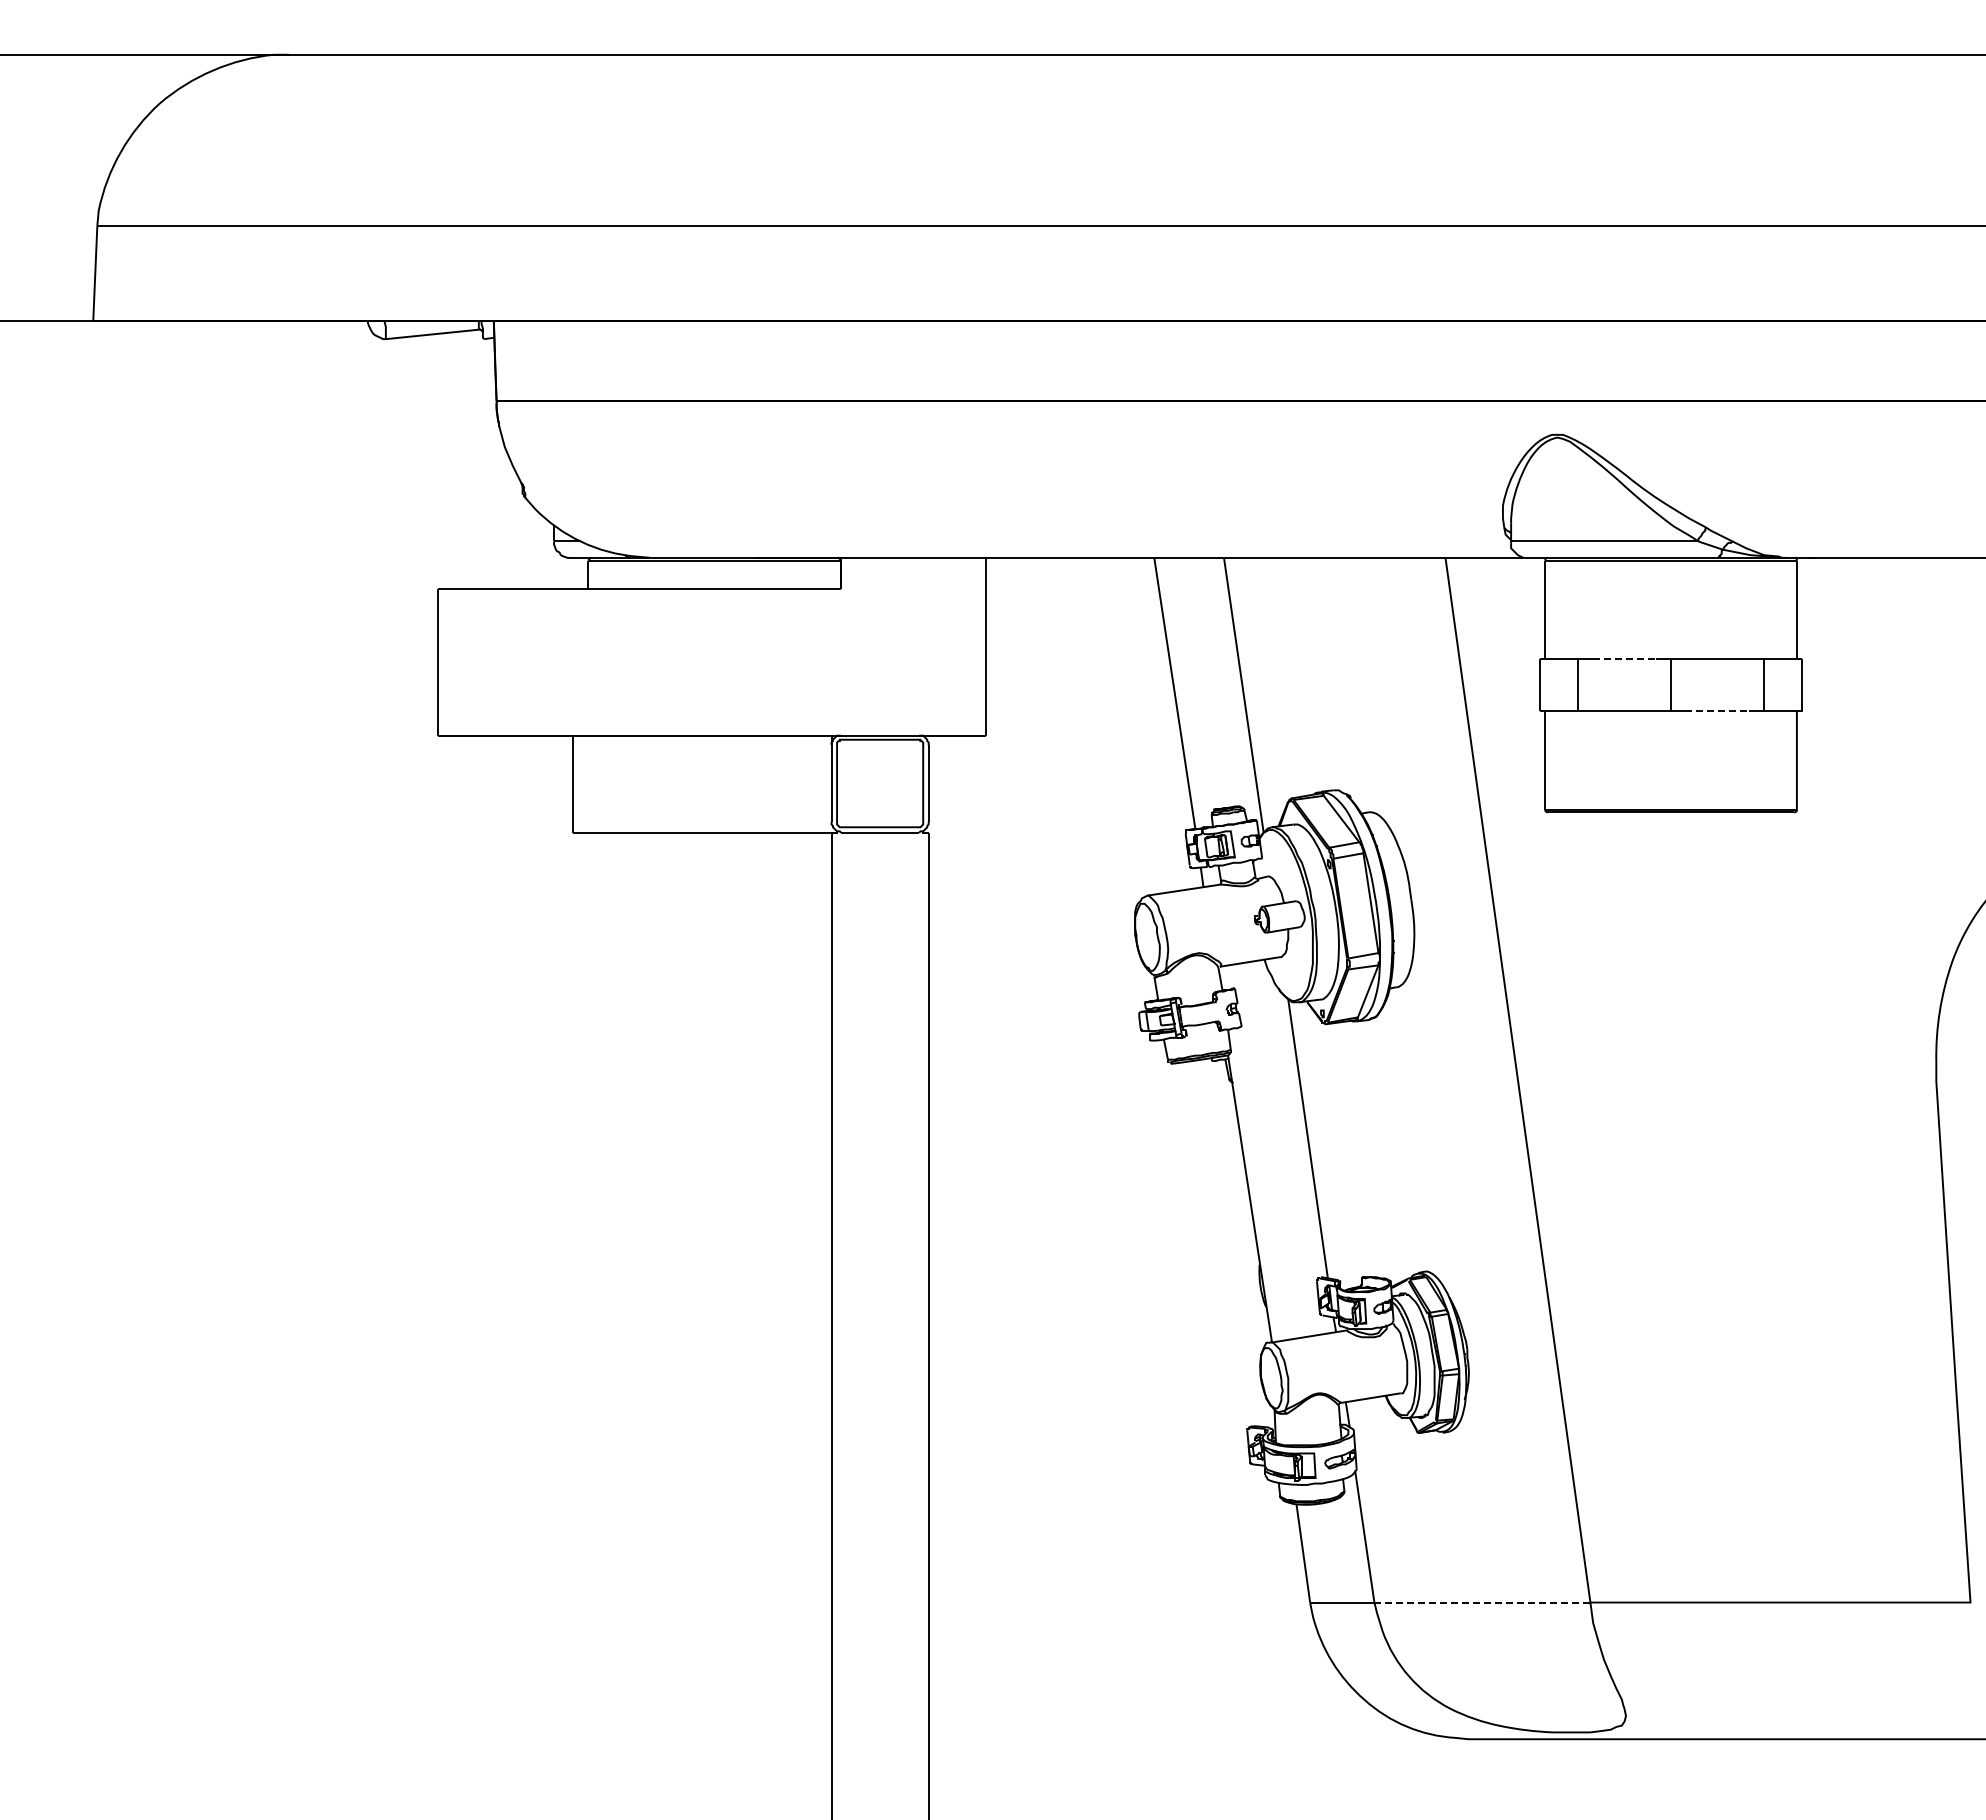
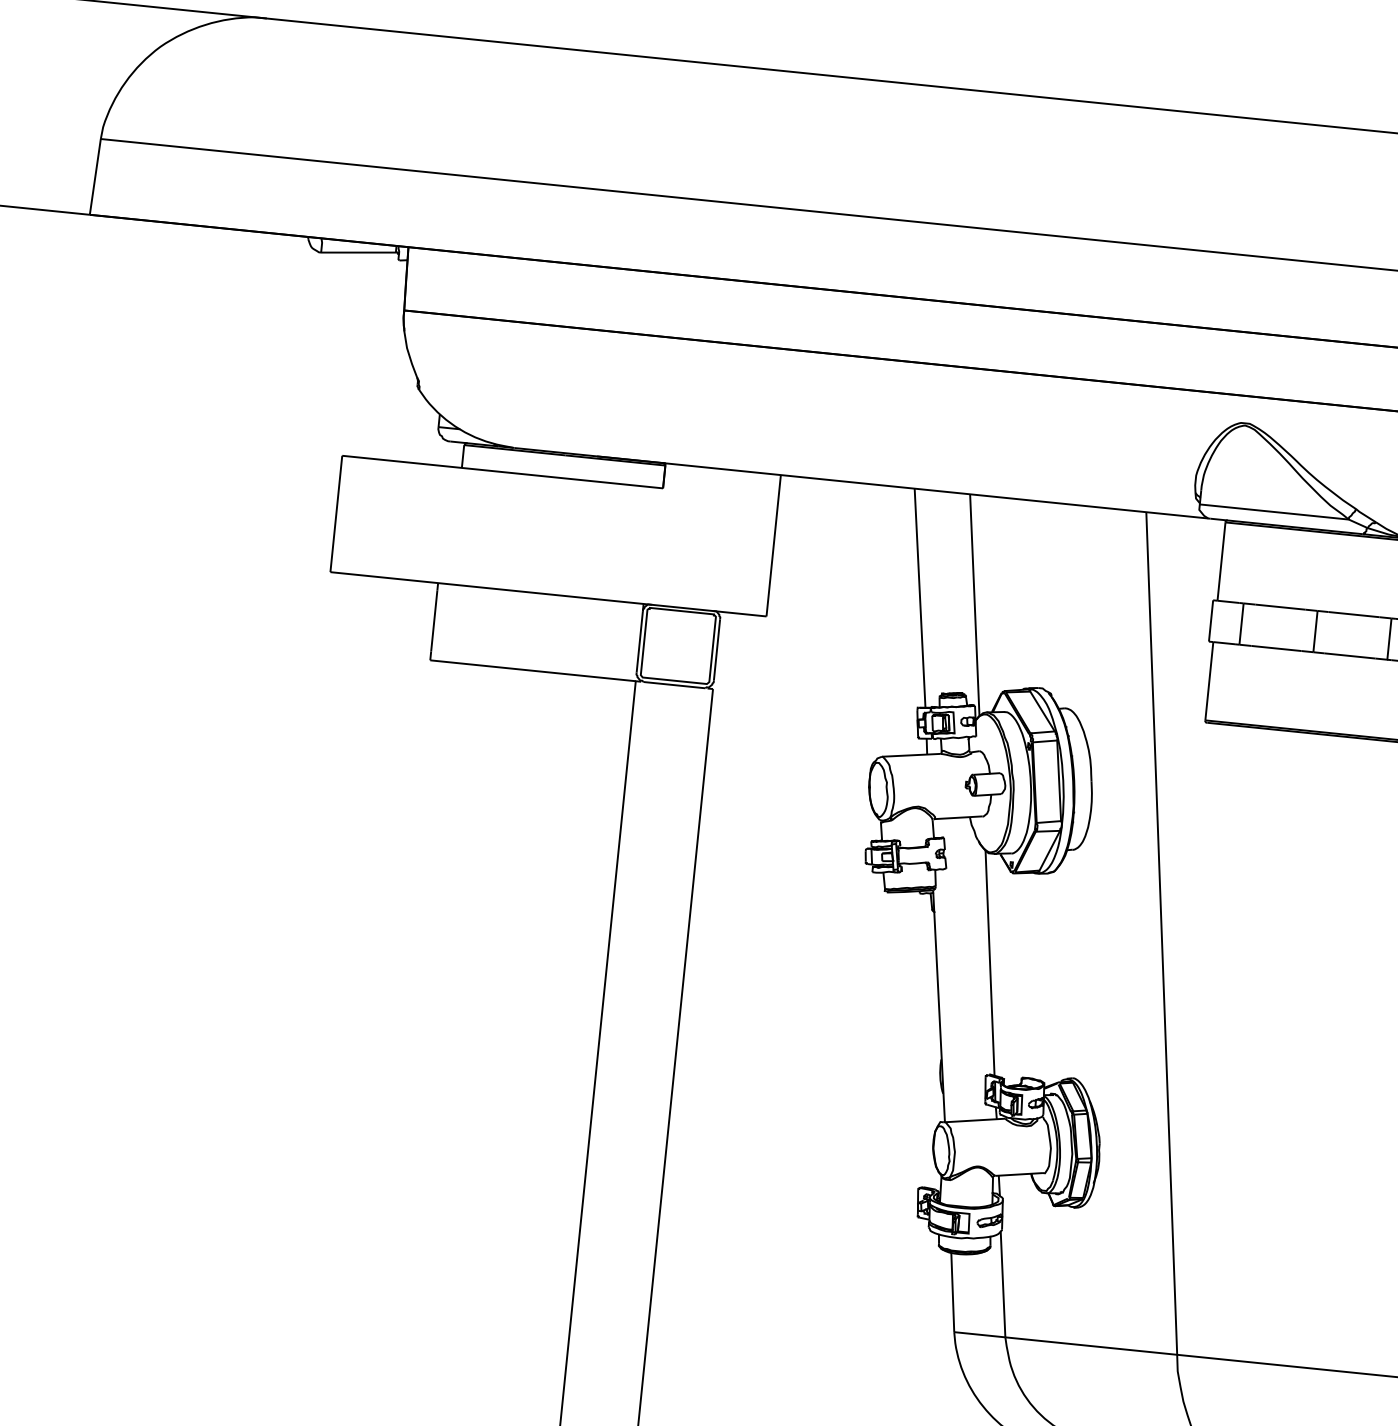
line: (1624, 659) -> (1280, 607), dashed -> solid
line: (1717, 711) -> (1350, 656), dashed -> solid
line: (1482, 1602) -> (1091, 1346), dashed -> solid

